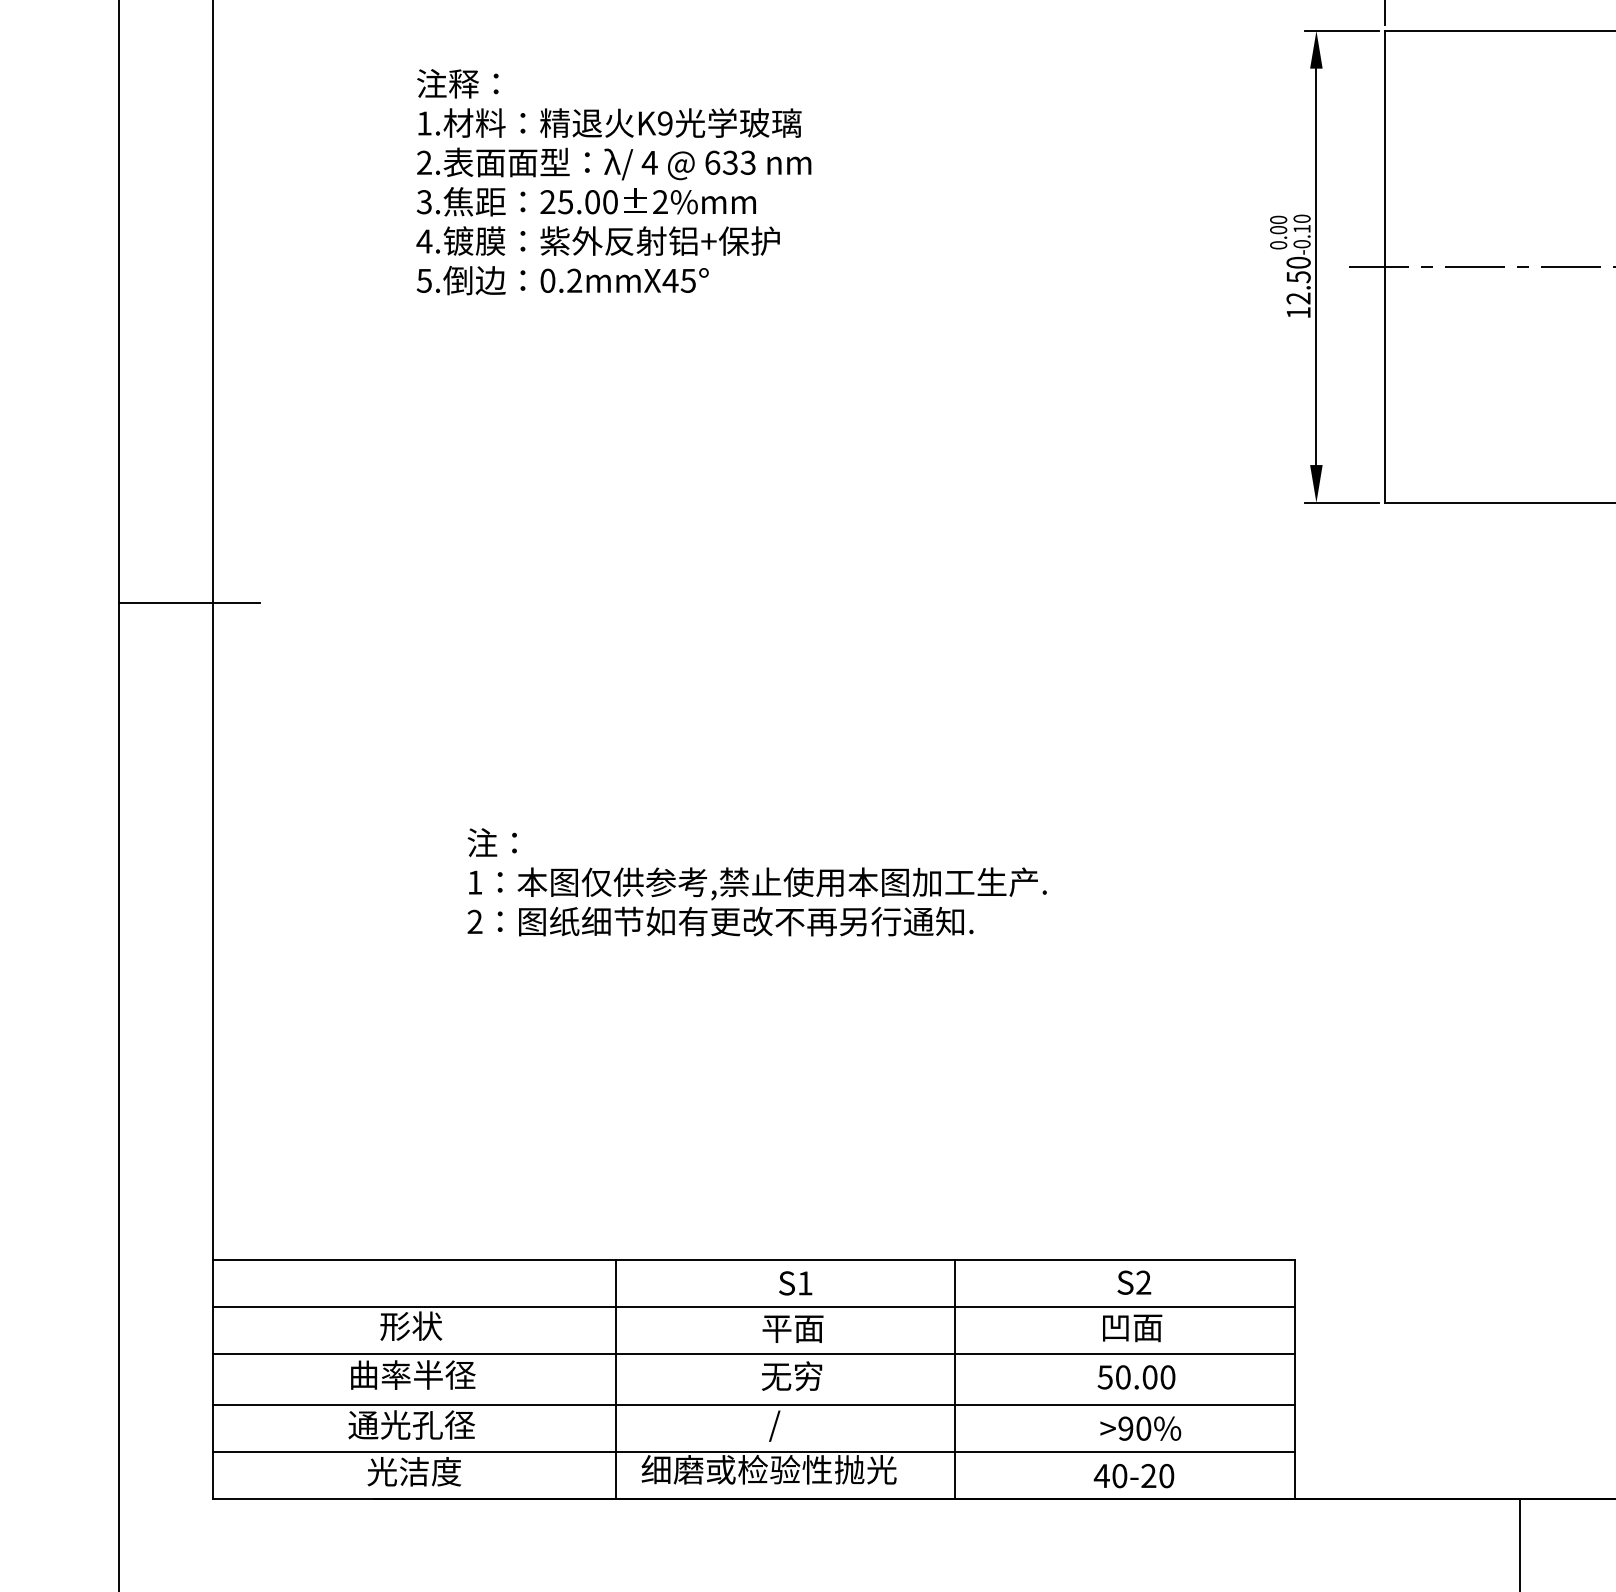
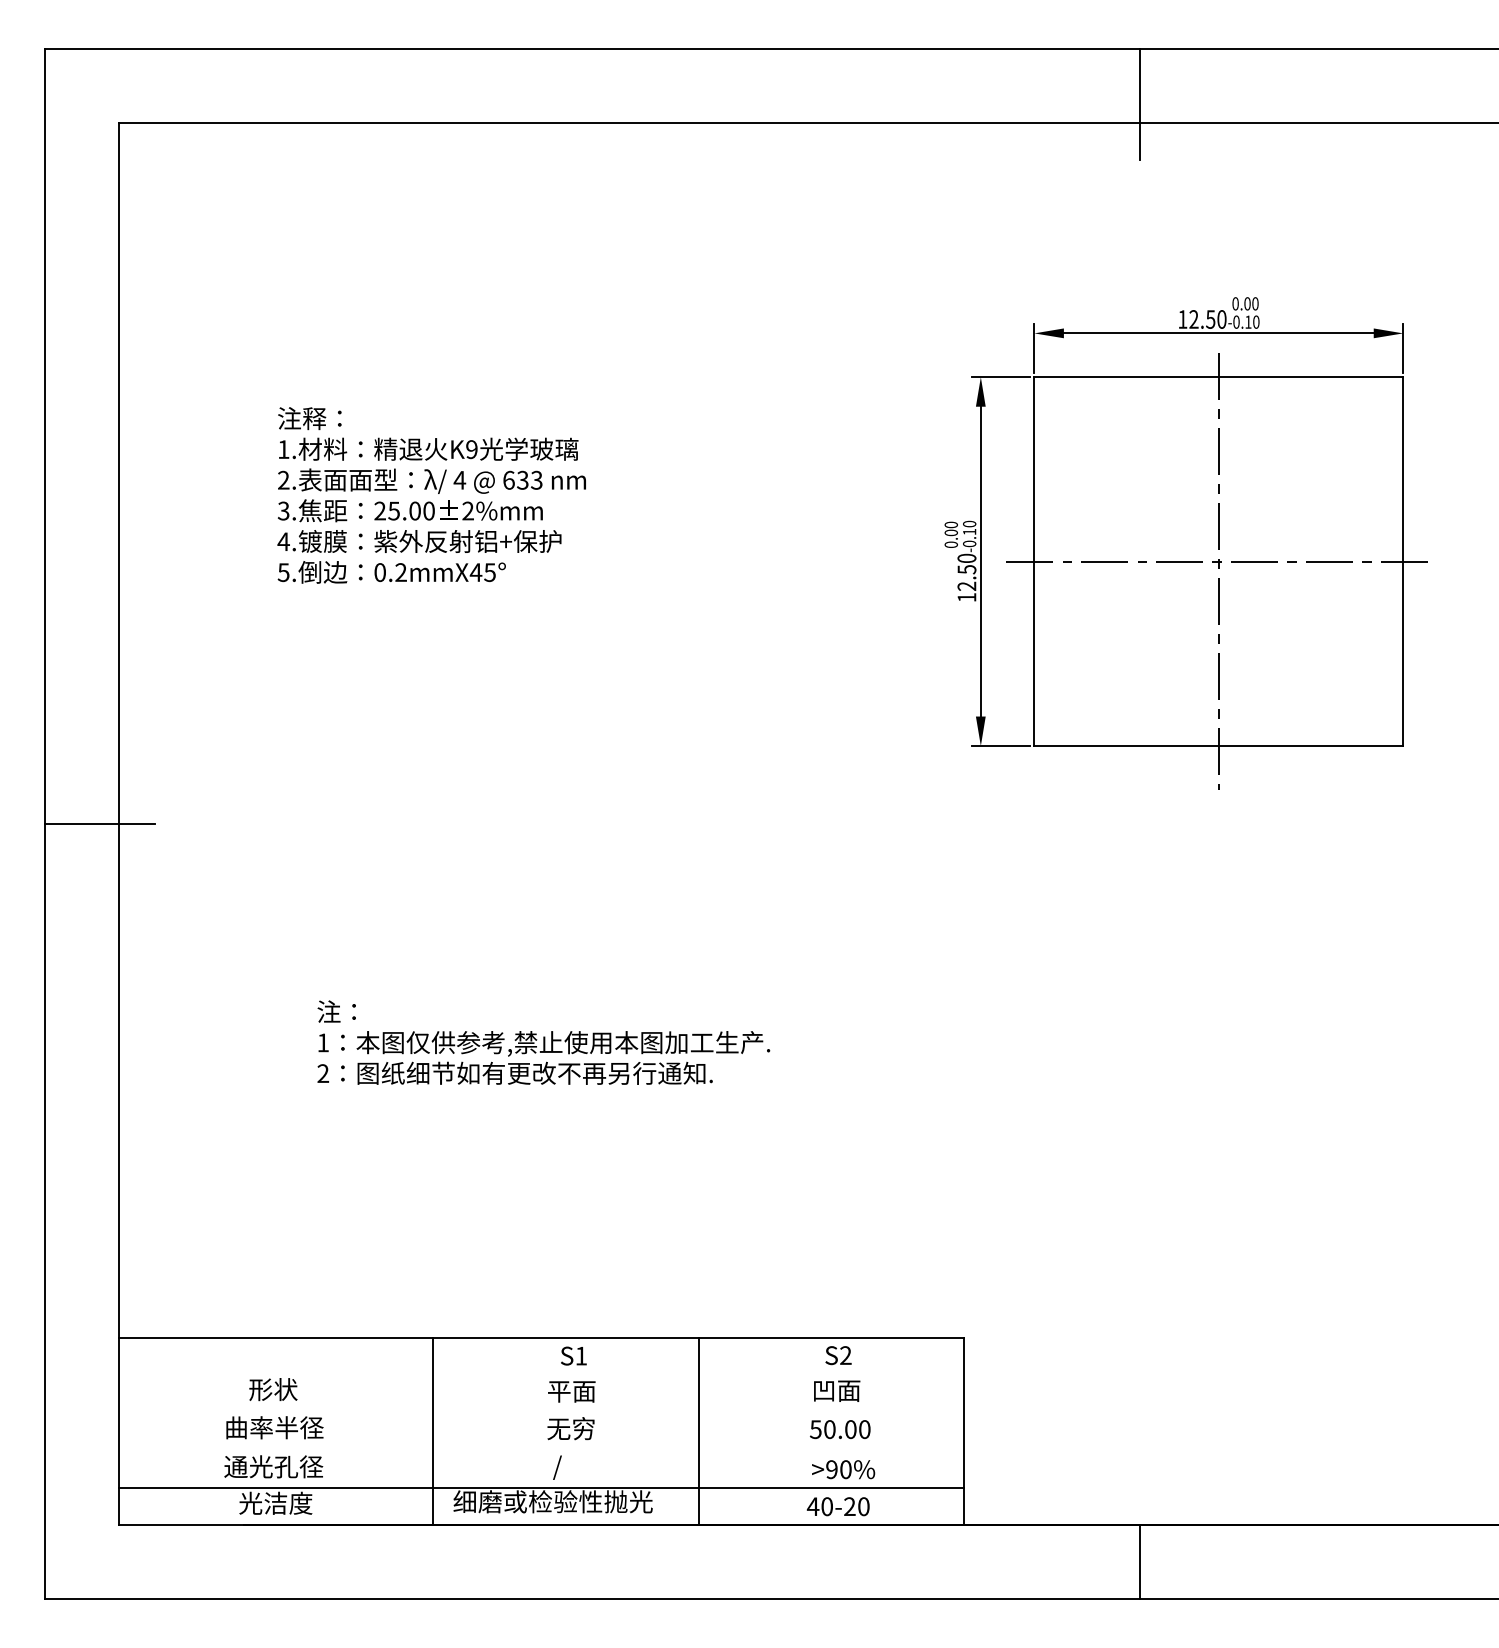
line: (754, 1306) -> (541, 1374), removed
line: (754, 1354) -> (541, 1411), removed
line: (754, 1405) -> (541, 1451), removed

